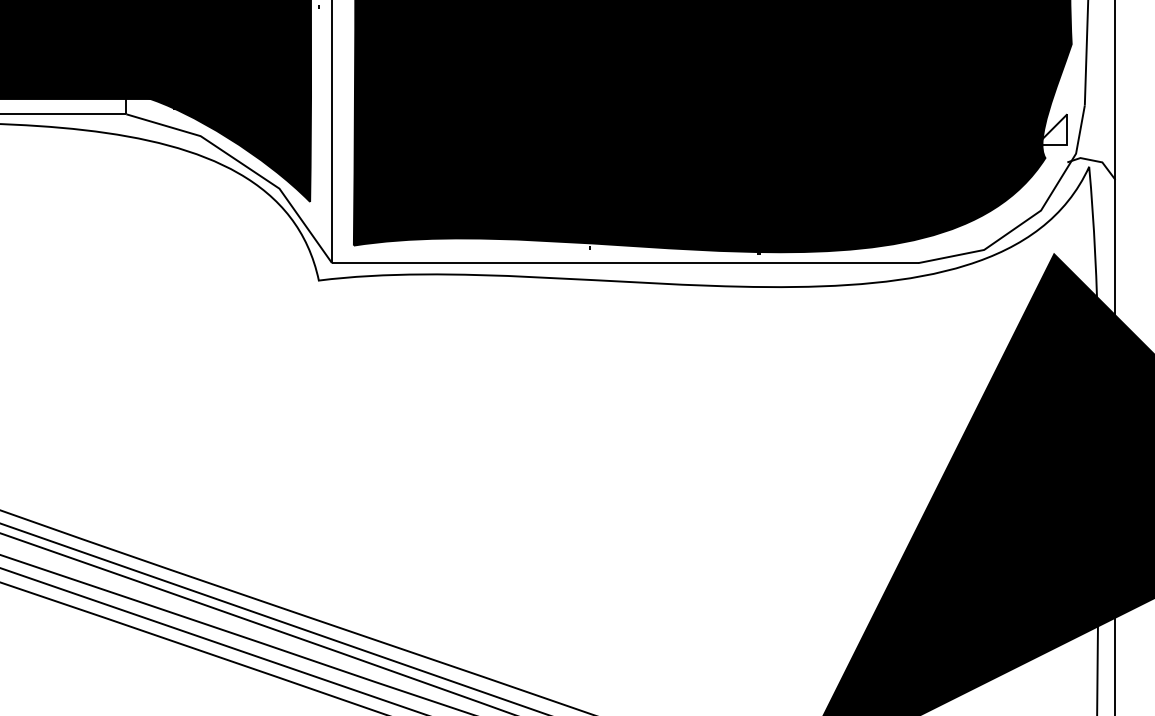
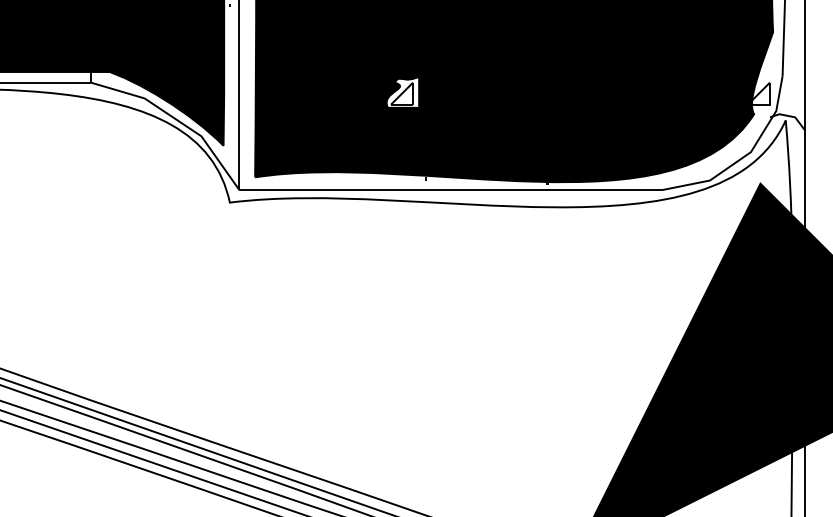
fill: (558, 127) -> (402, 92), removed

